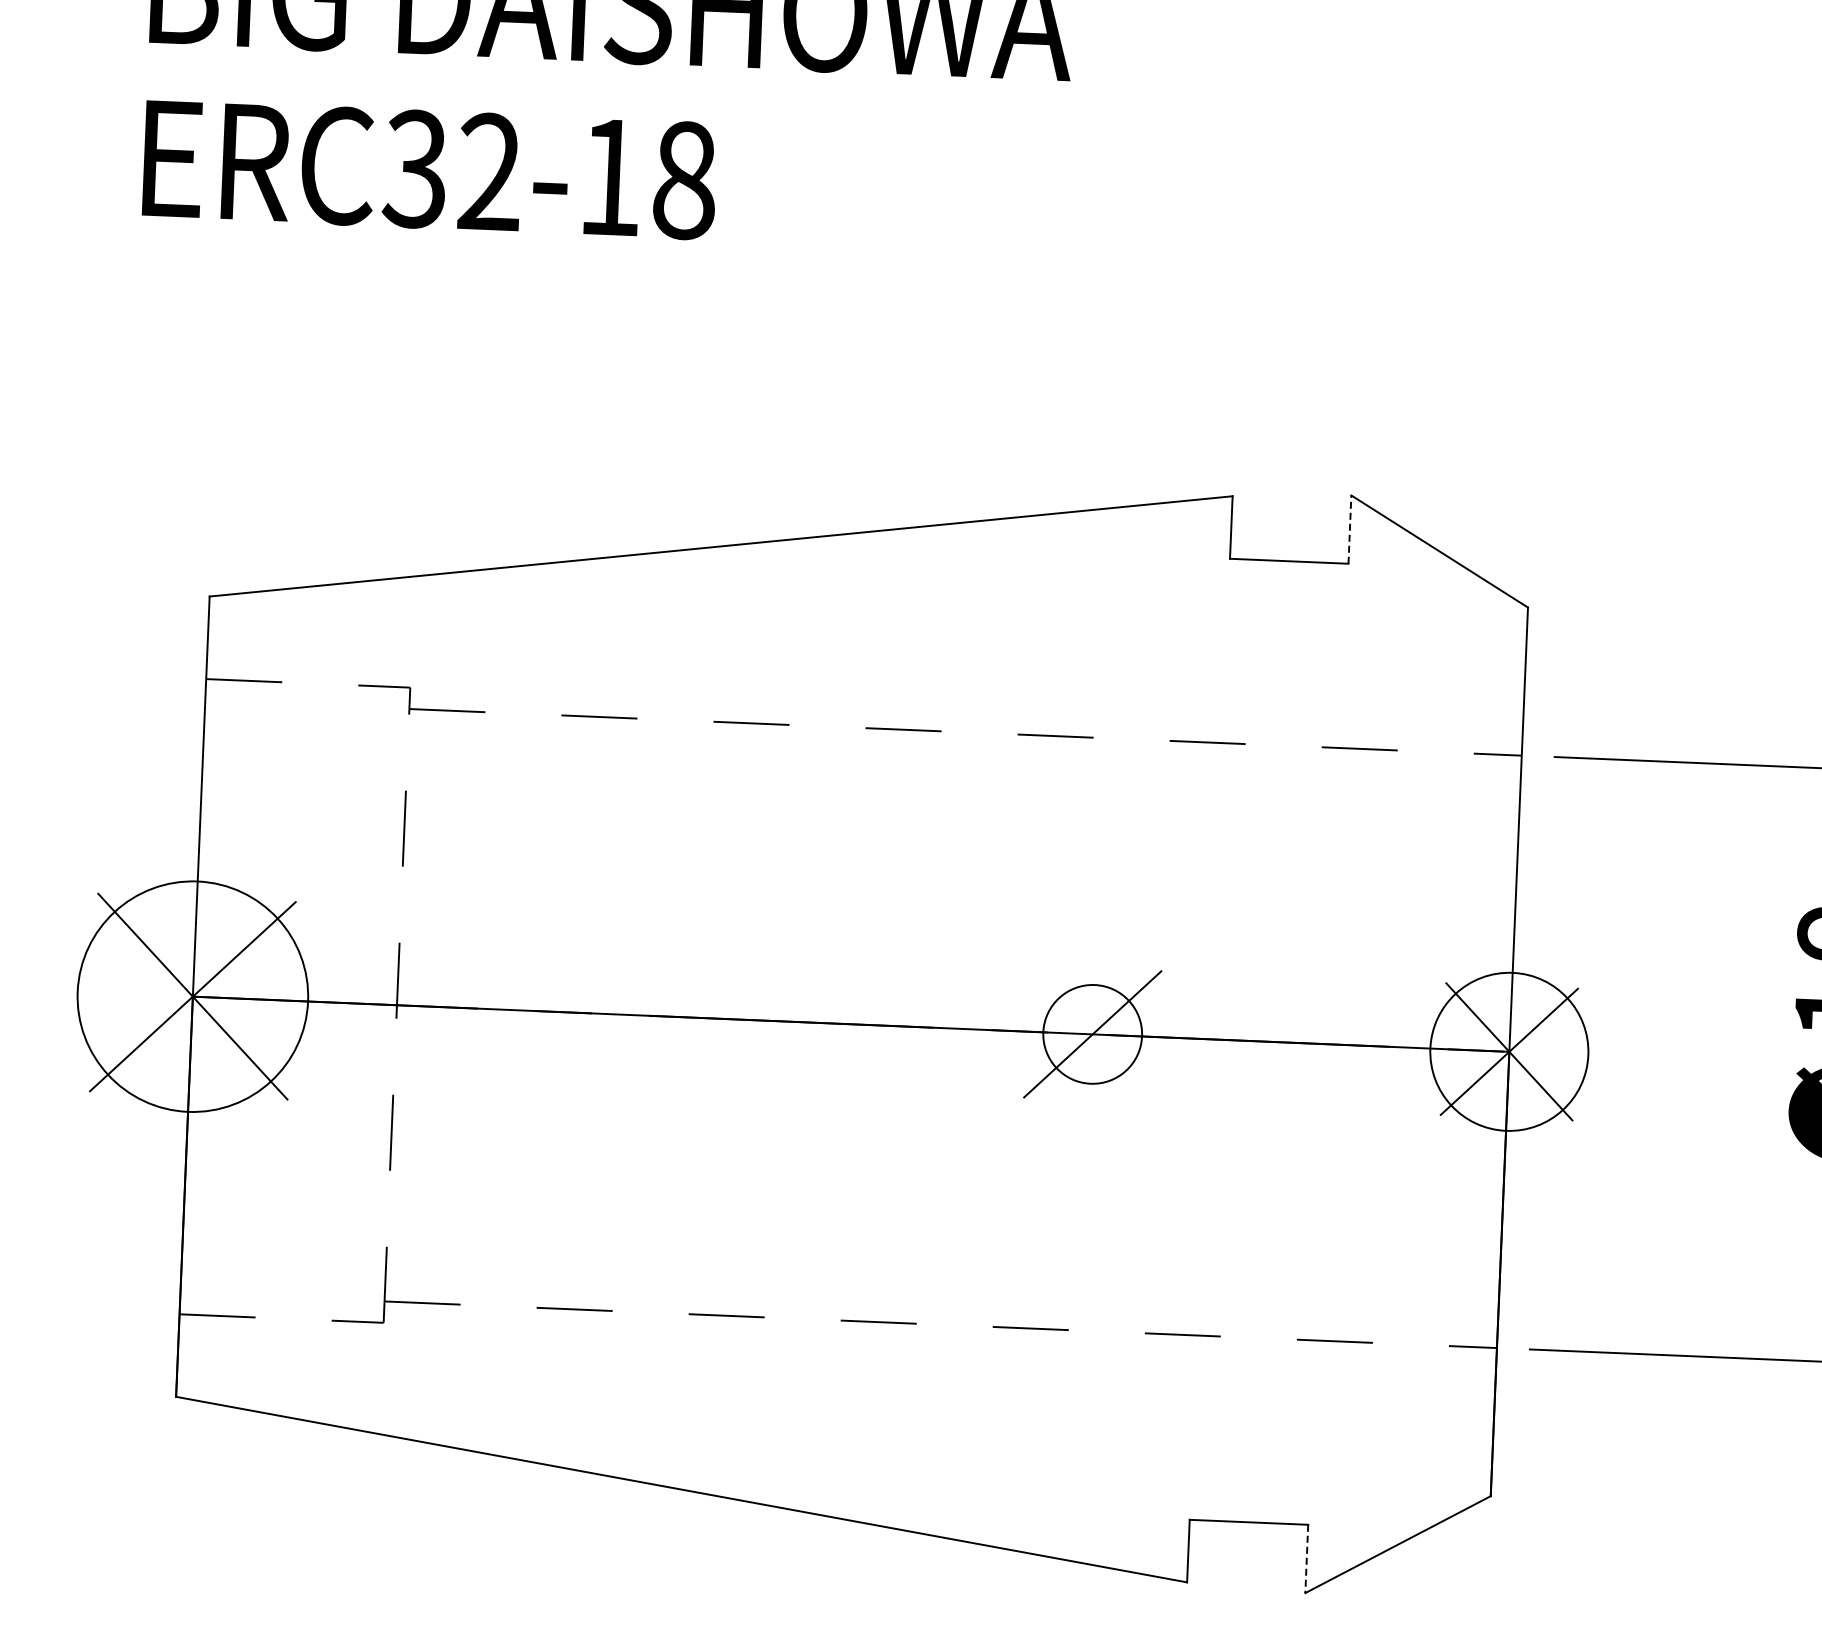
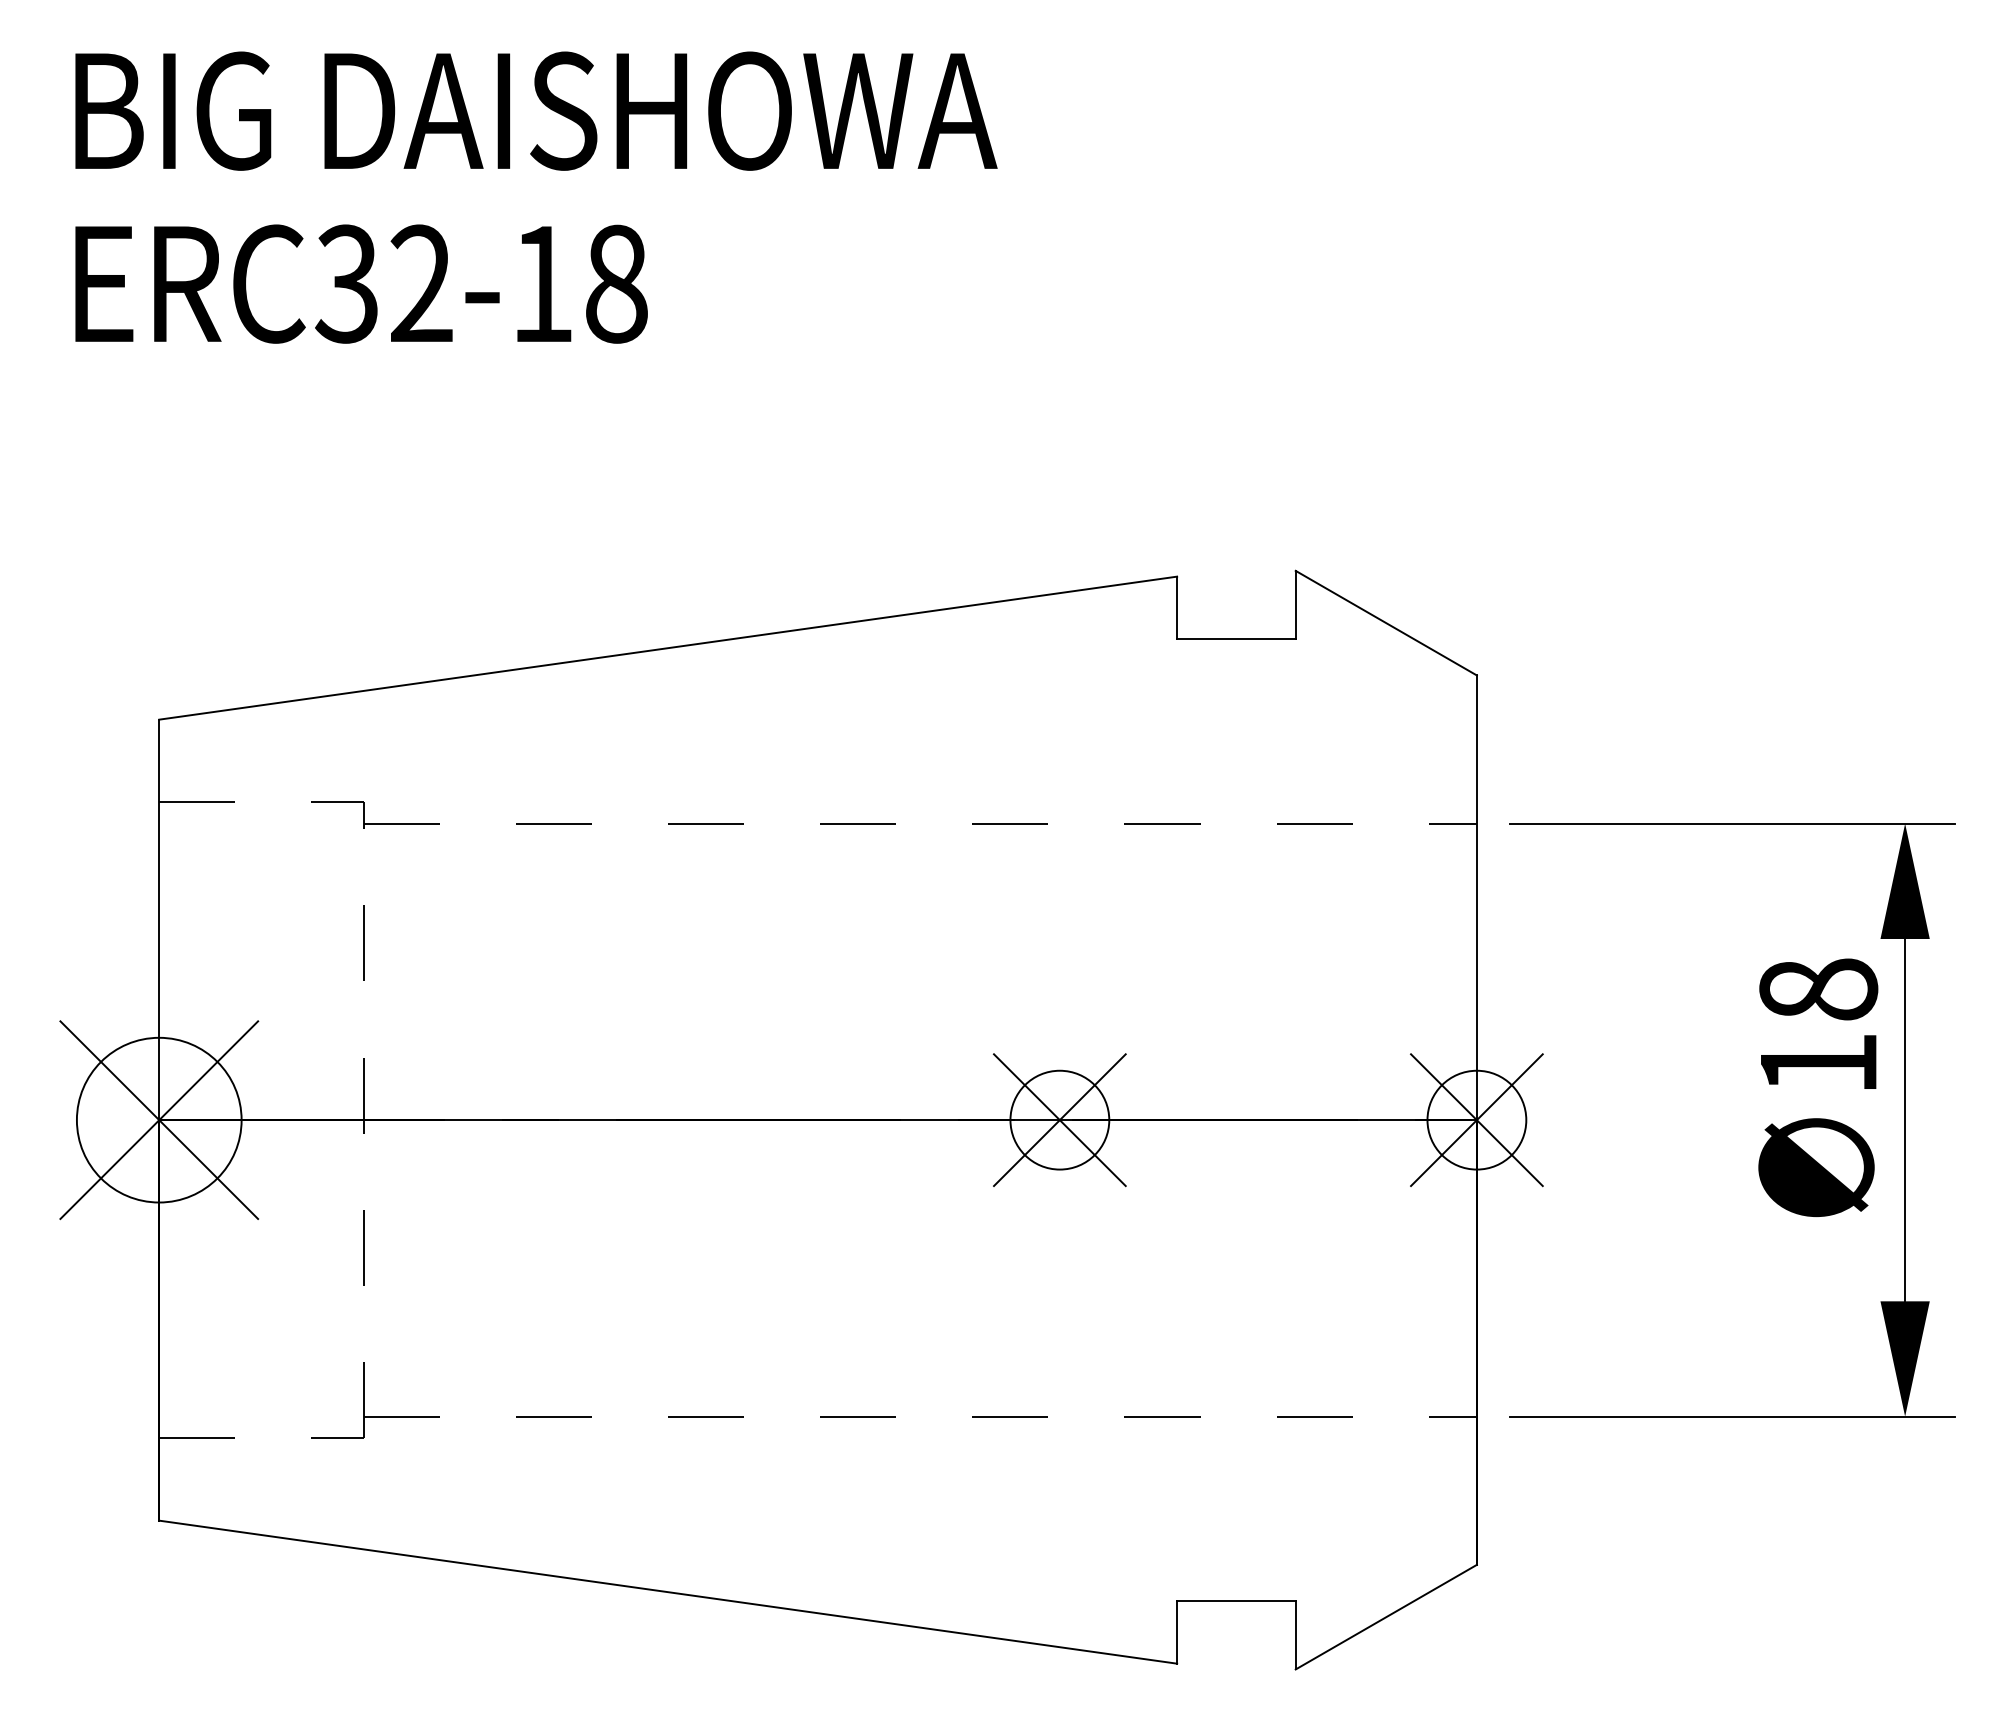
line: (1349, 529) -> (1295, 604), dashed -> solid
circle: (192, 995) -> (158, 1119), size x0.71
line: (1092, 1034) -> (1059, 1120), added
circle: (1508, 1051) -> (1476, 1119), size x0.62
line: (1306, 1559) -> (1295, 1635), dashed -> solid

